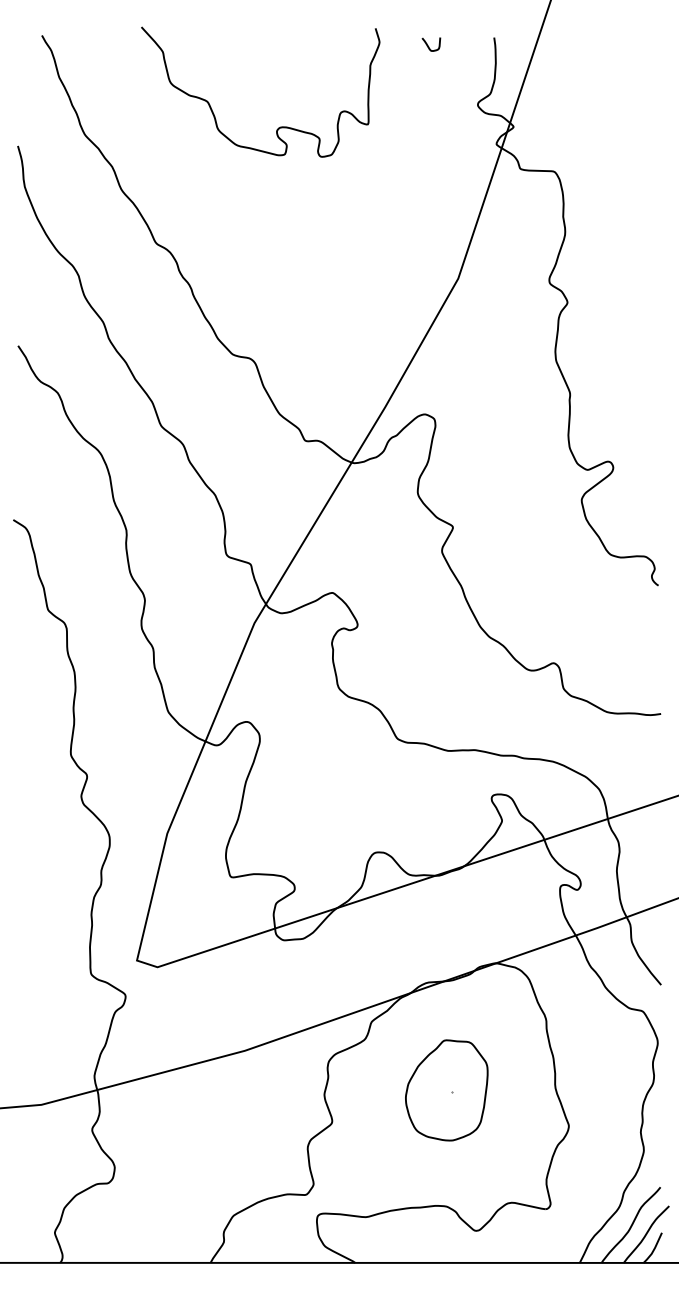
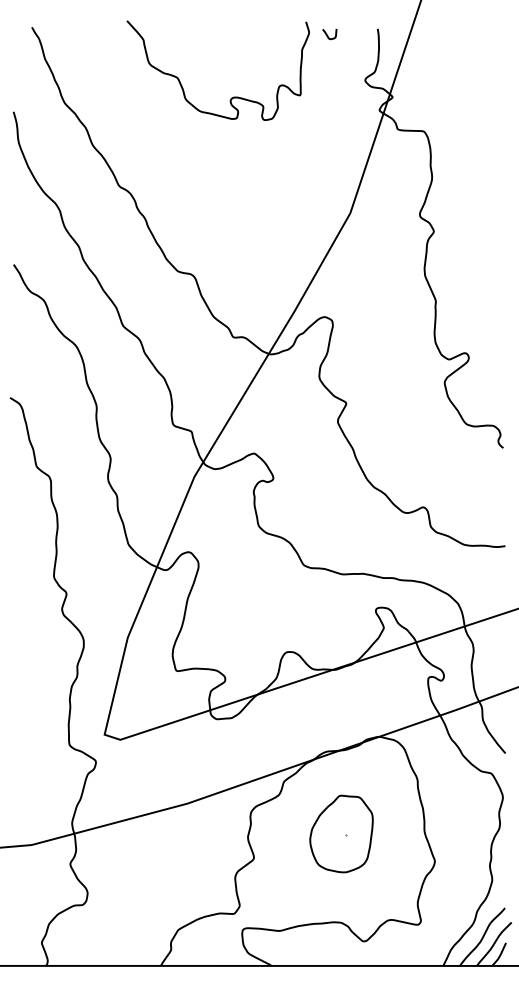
curve: (278, 127) -> (231, 97), moved

